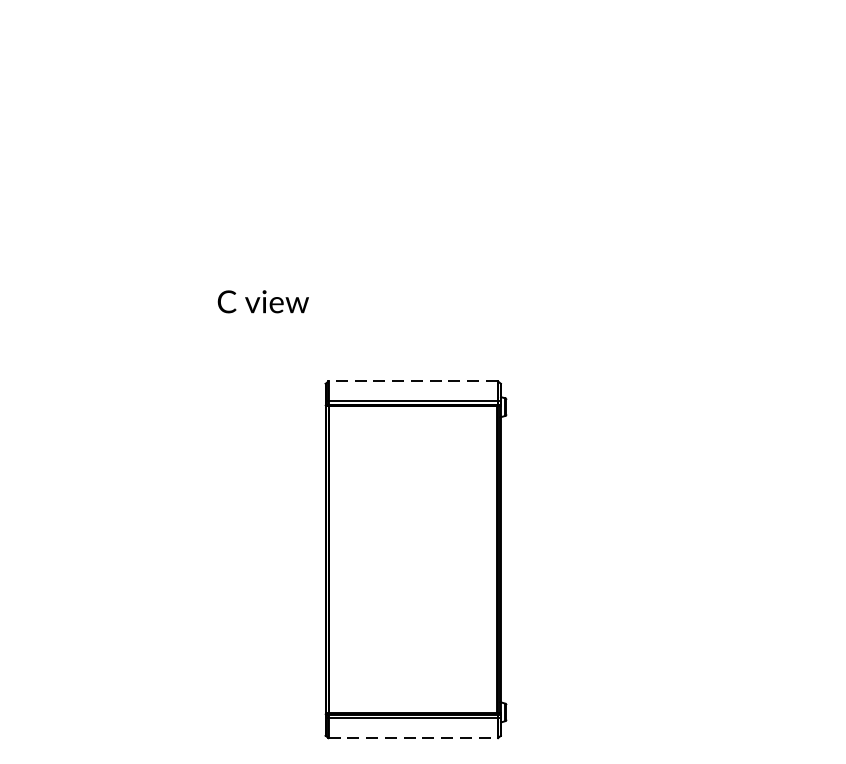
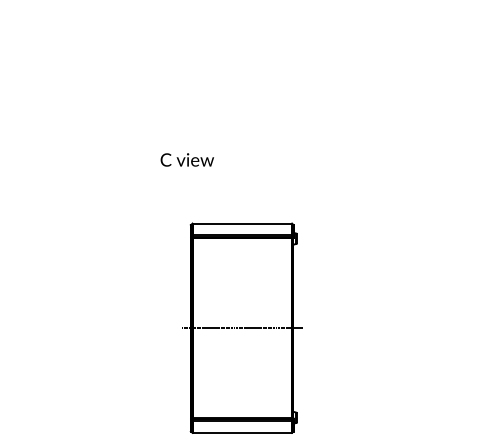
text: (261, 301) -> (186, 159), moved
line: (413, 381) -> (242, 223), dashed -> solid
line: (411, 560) -> (241, 328), added
line: (413, 737) -> (242, 432), dashed -> solid

